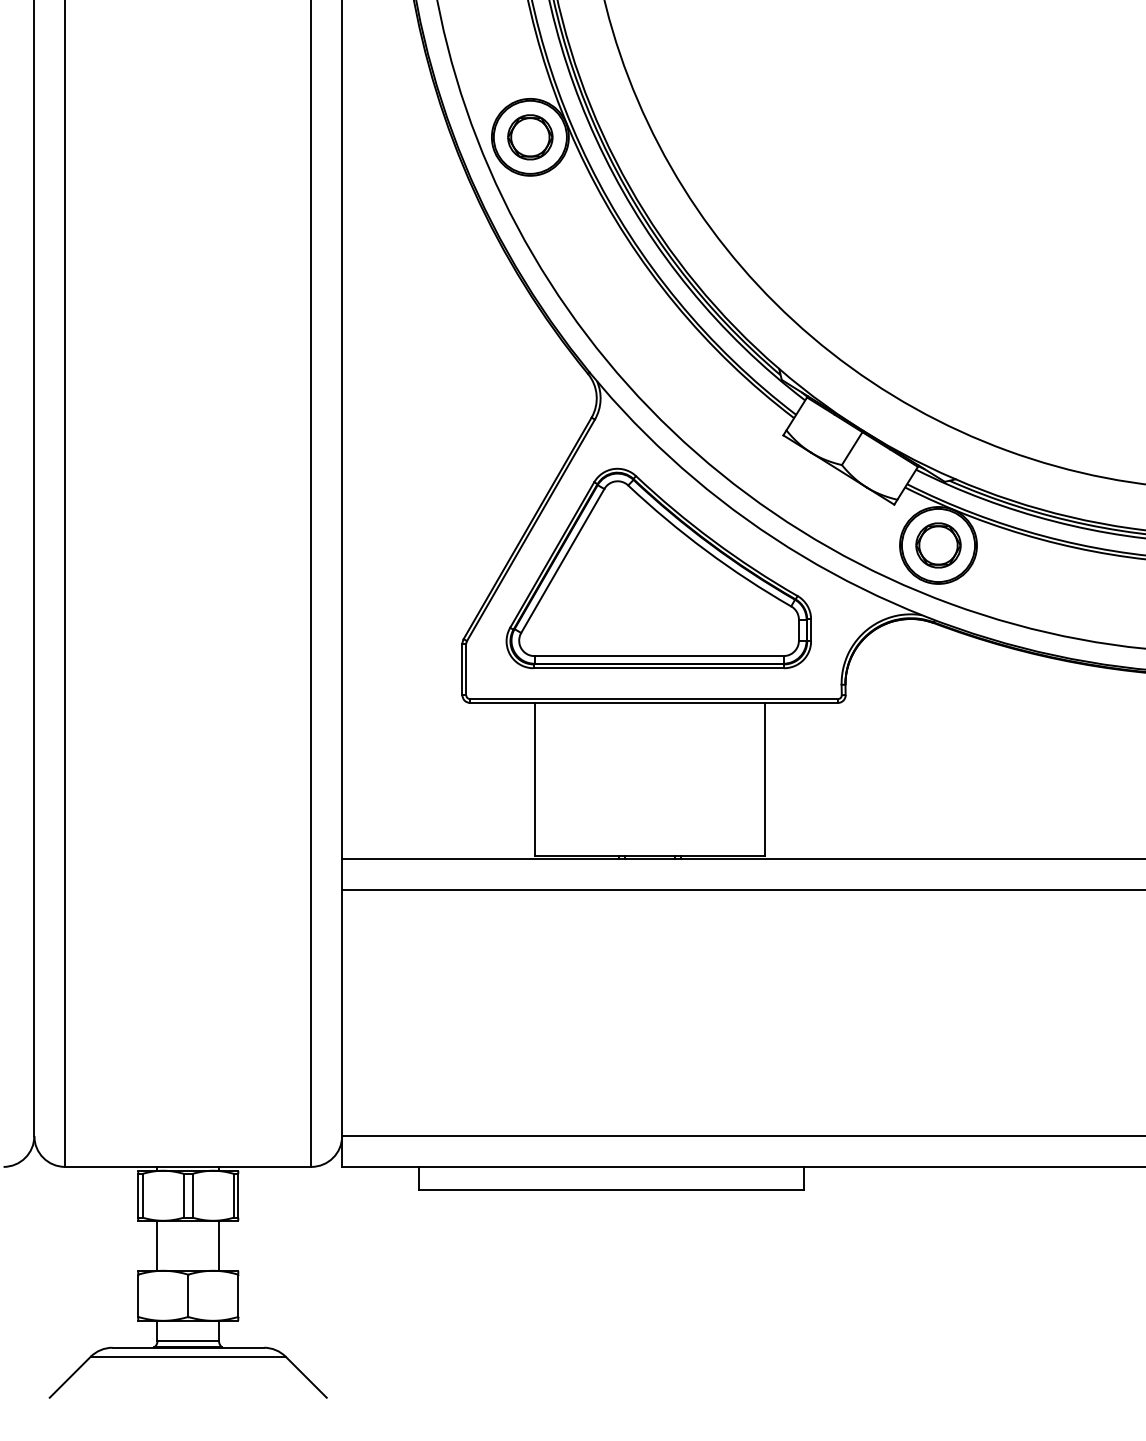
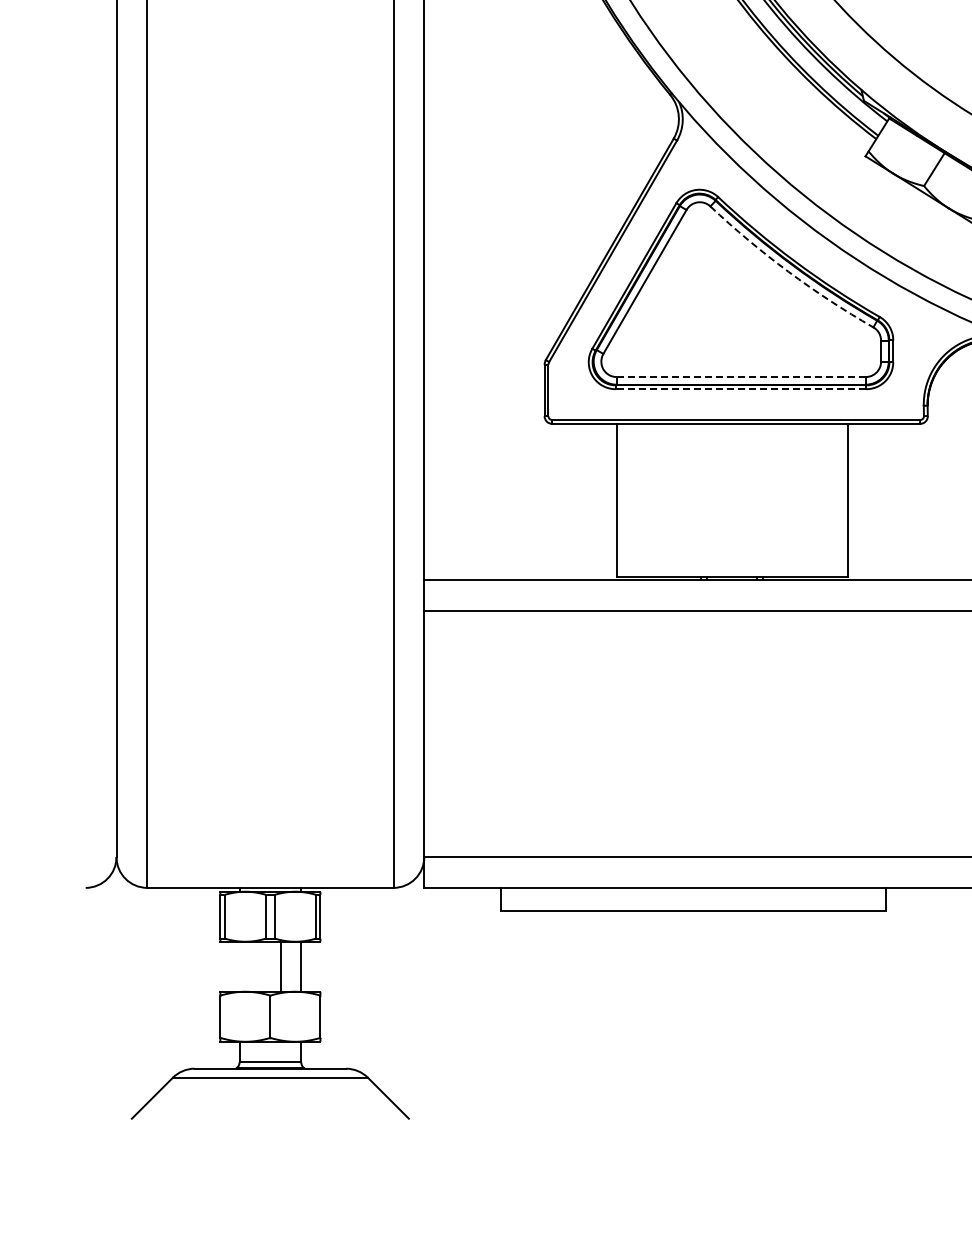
arc: (706, 550) -> (788, 271), solid -> dashed
line: (659, 656) -> (741, 377), solid -> dashed
line: (658, 668) -> (740, 389), solid -> dashed
line: (157, 1245) -> (280, 966), moved

